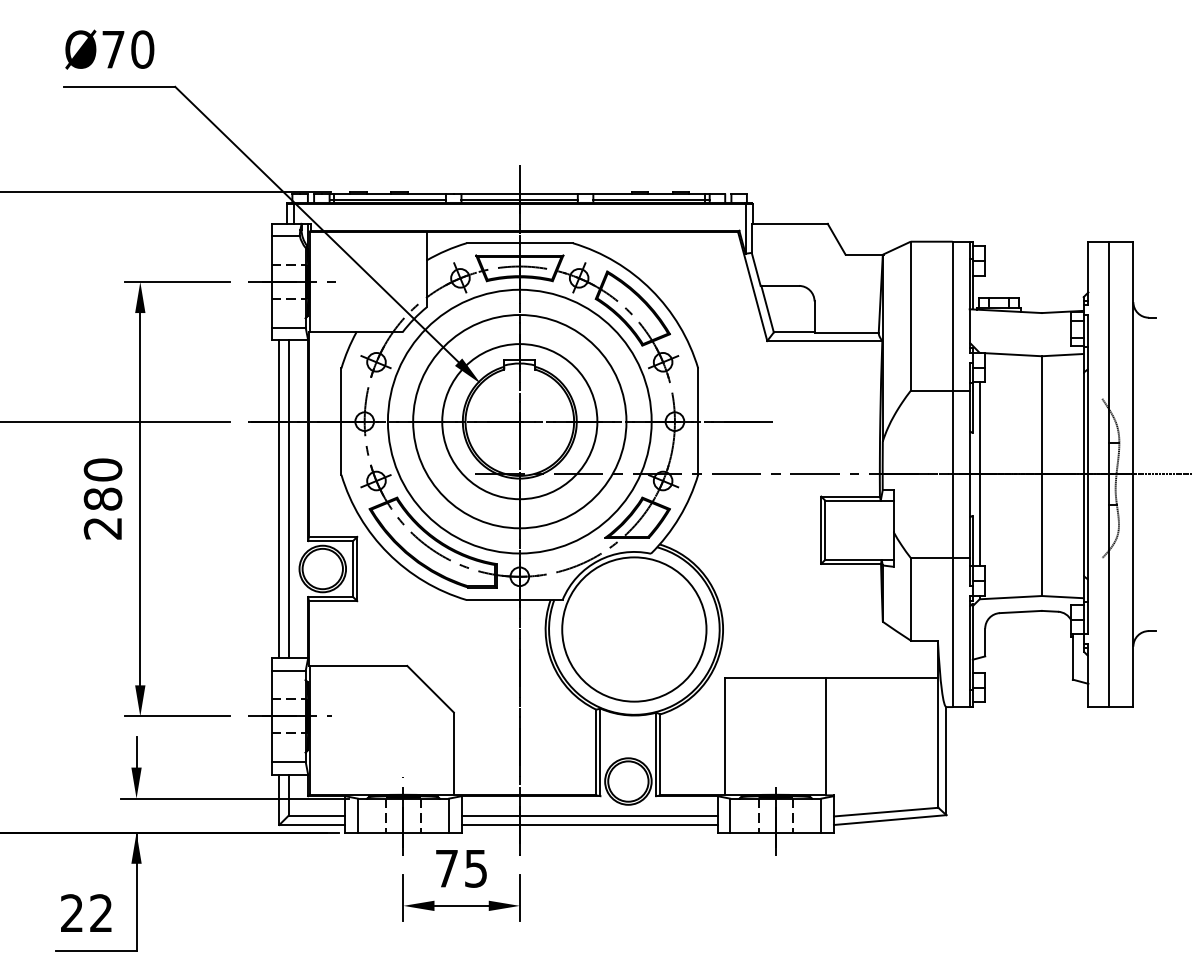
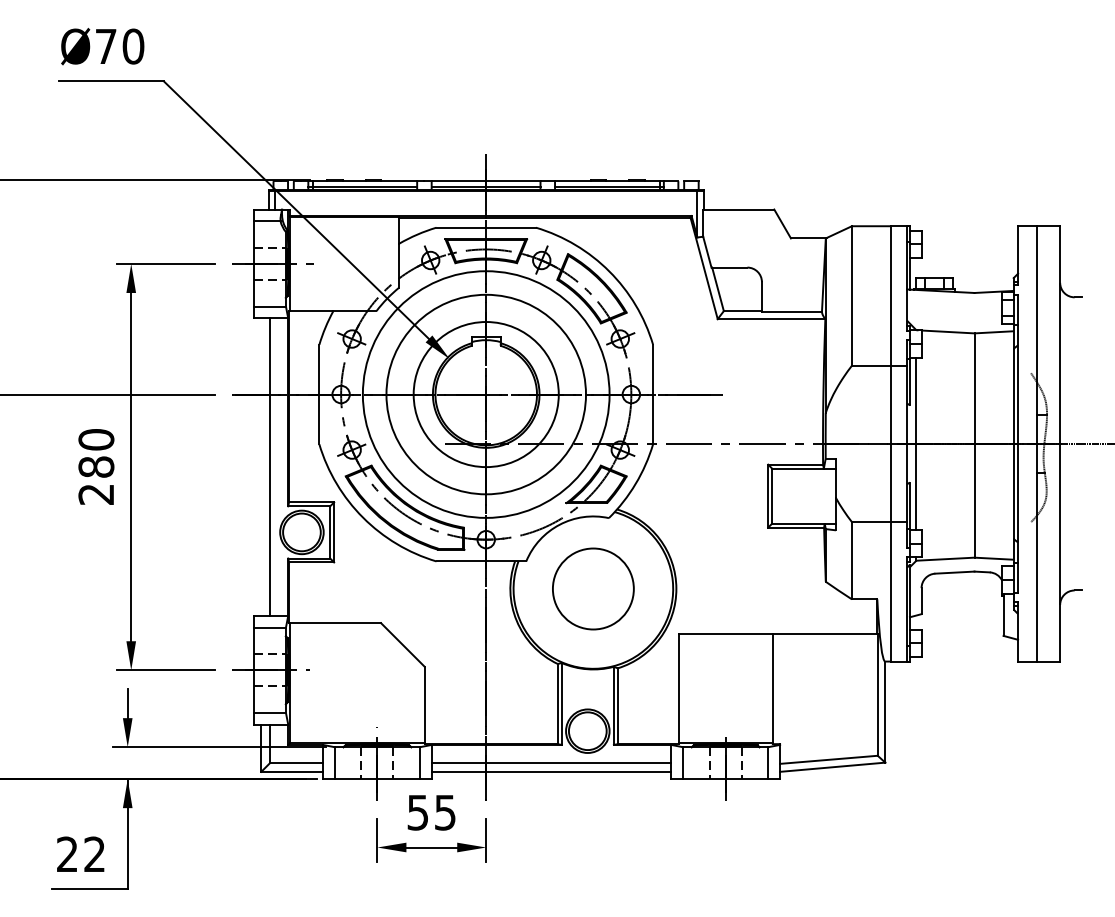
line: (279, 499) -> (261, 467), removed
circle: (634, 629) -> (593, 588), size x0.6
text: (446, 868) -> (417, 812), 75 -> 55

